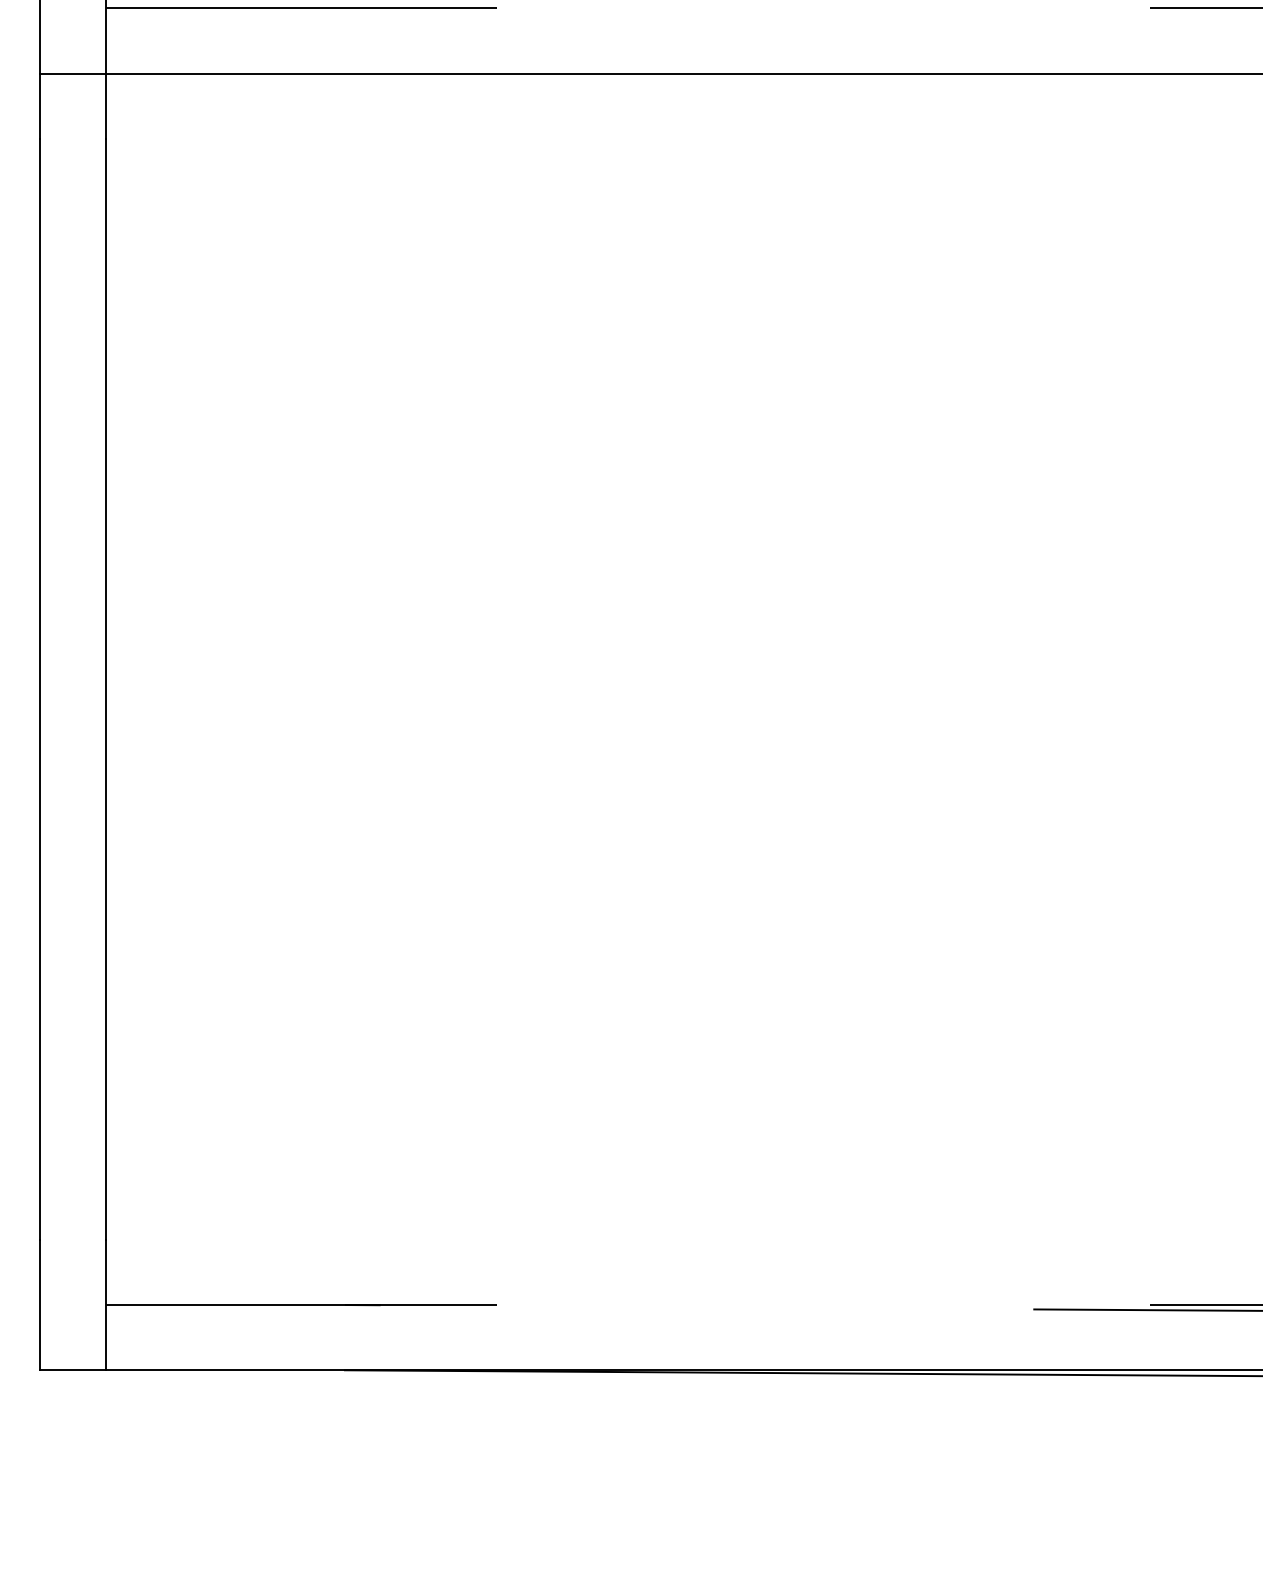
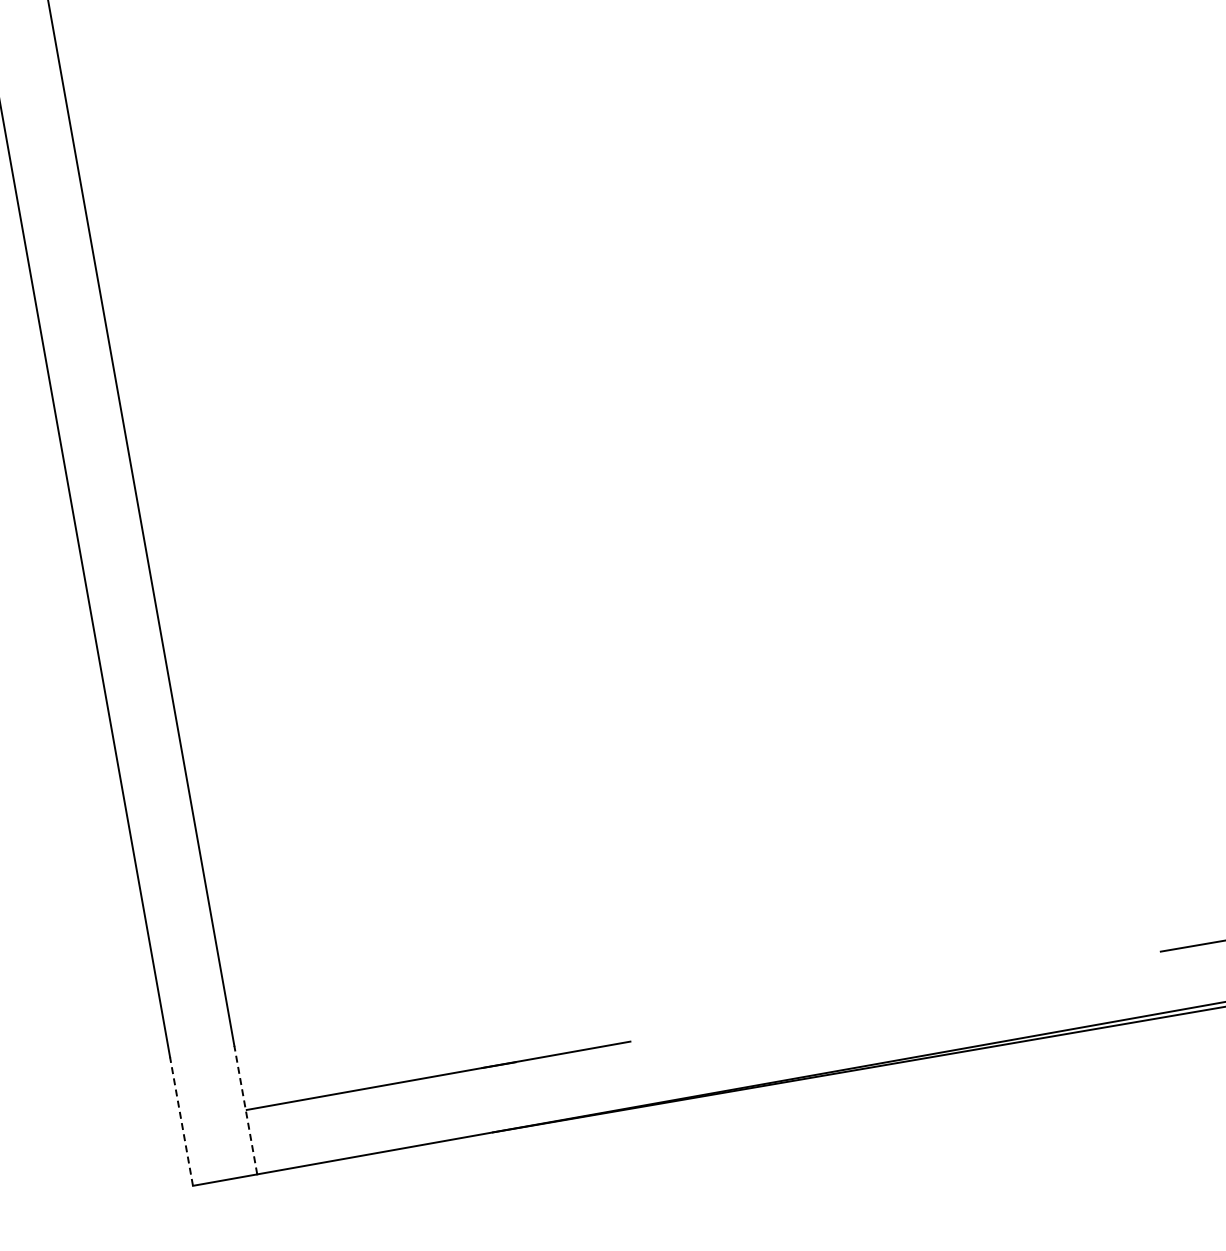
line: (40, 1304) -> (181, 1121), solid -> dashed
line: (105, 1304) -> (245, 1109), solid -> dashed

